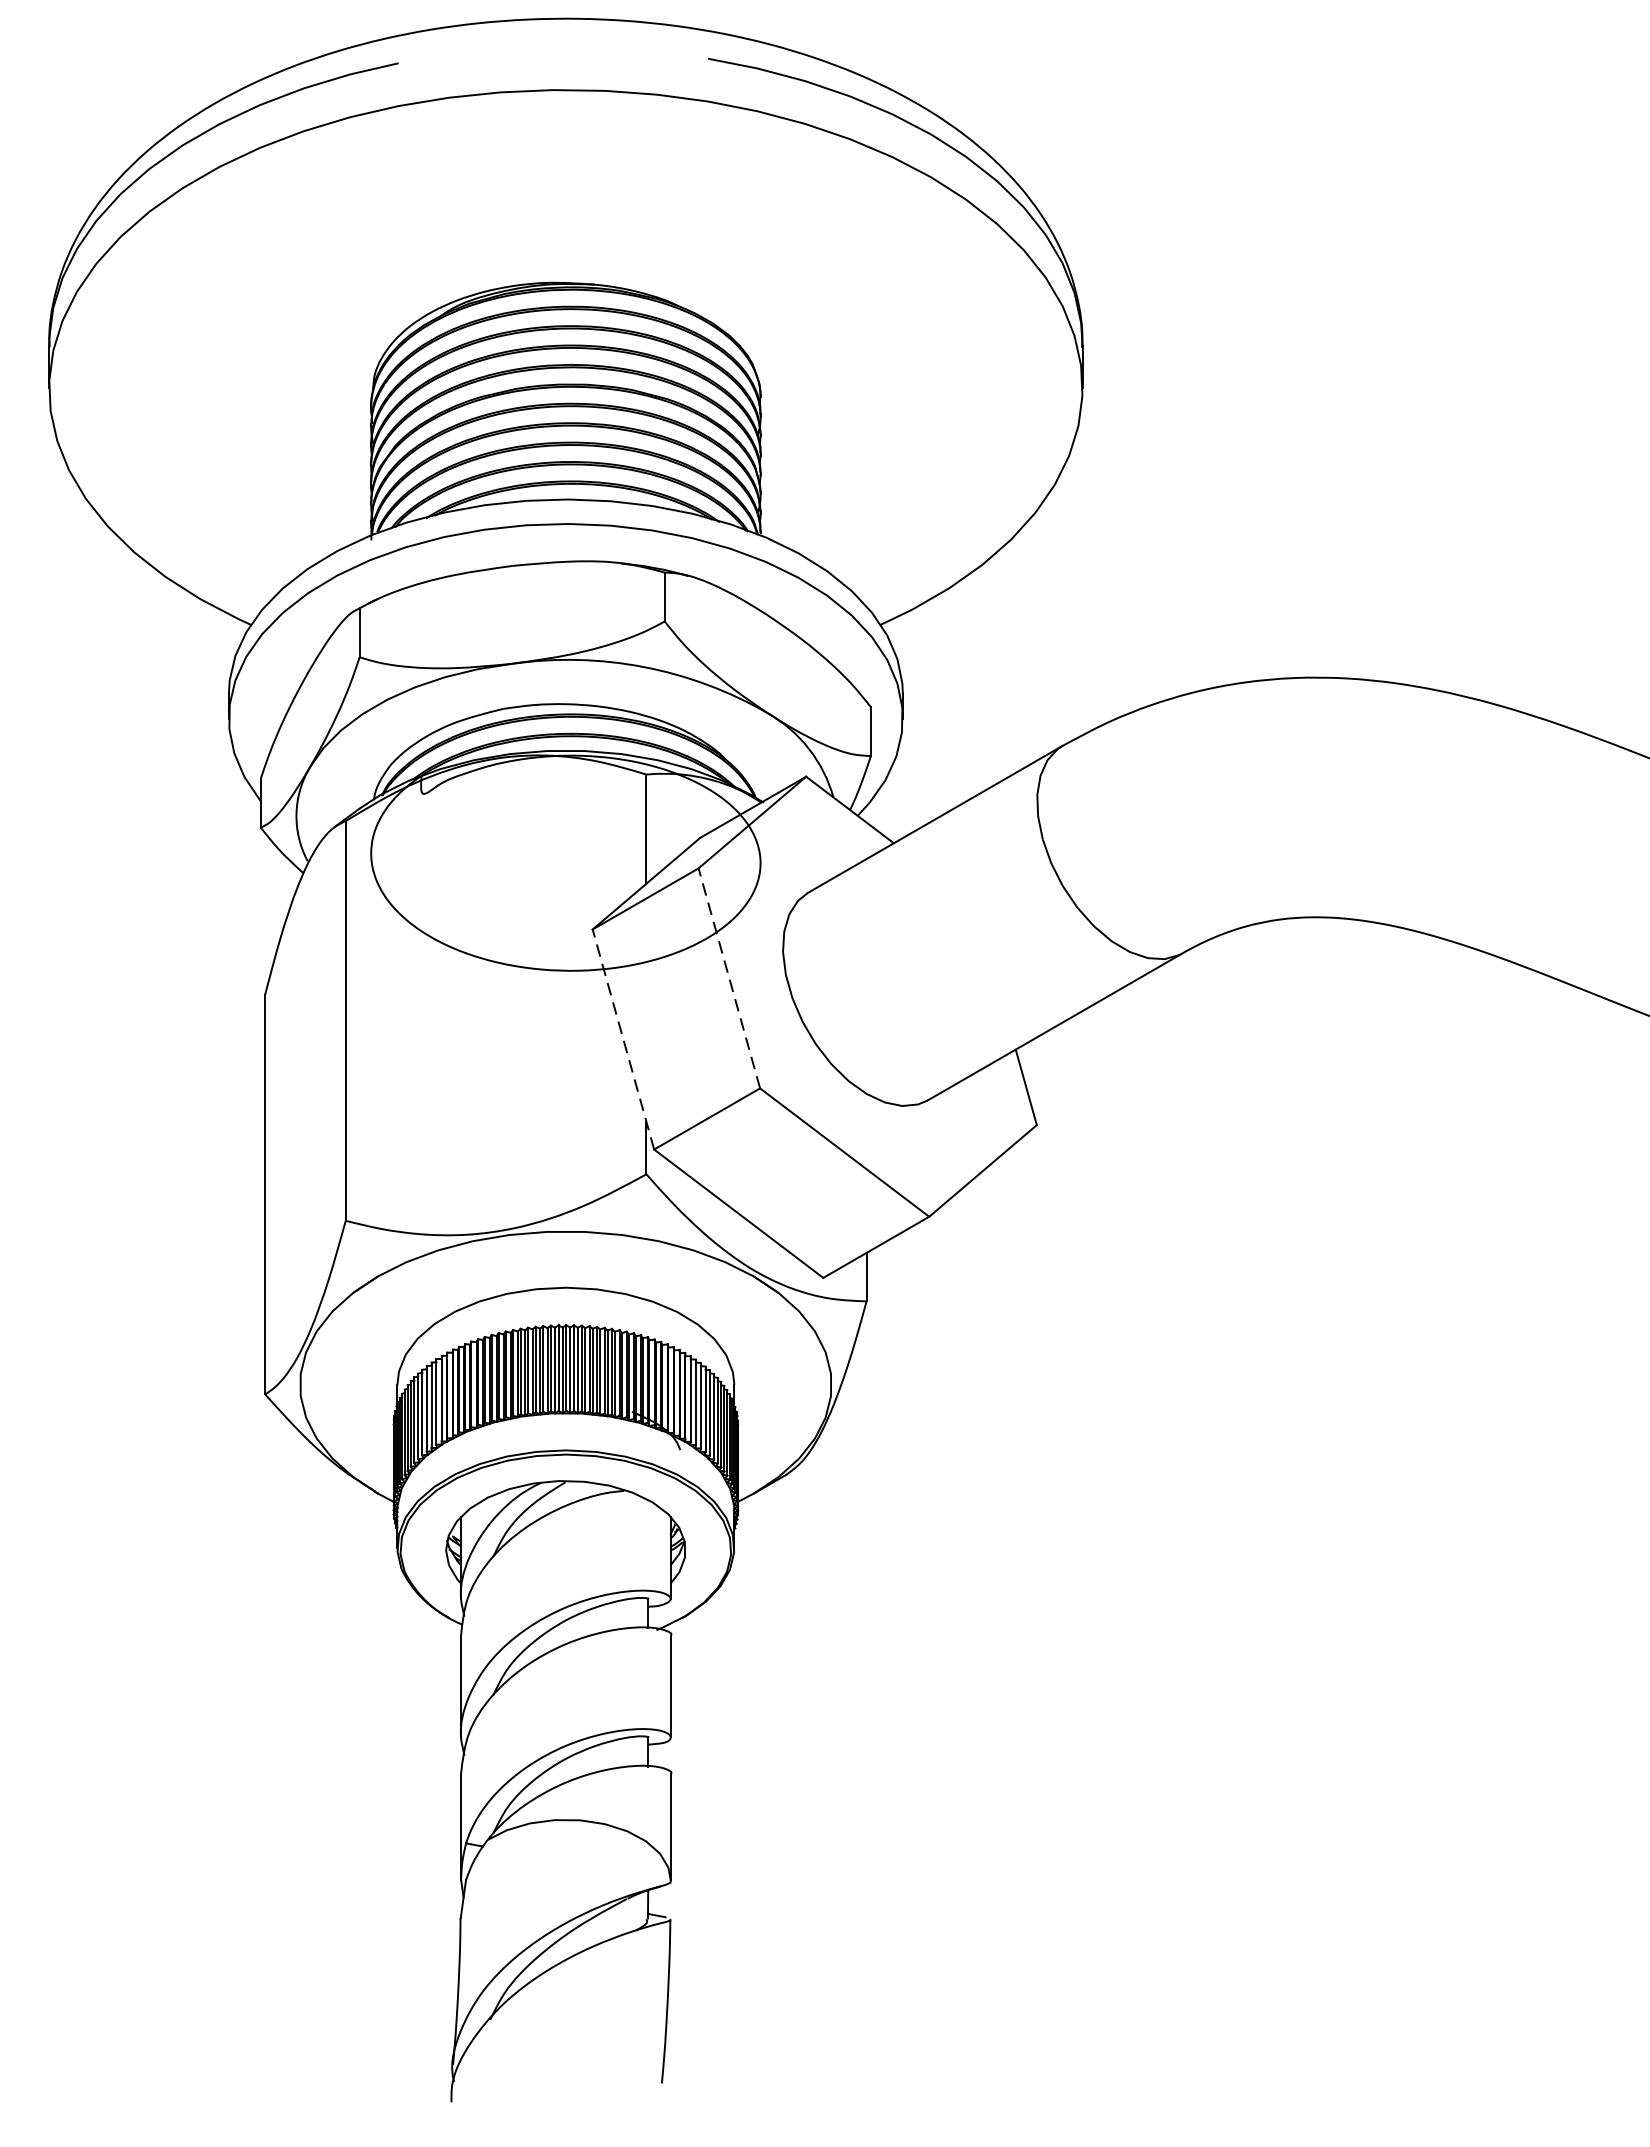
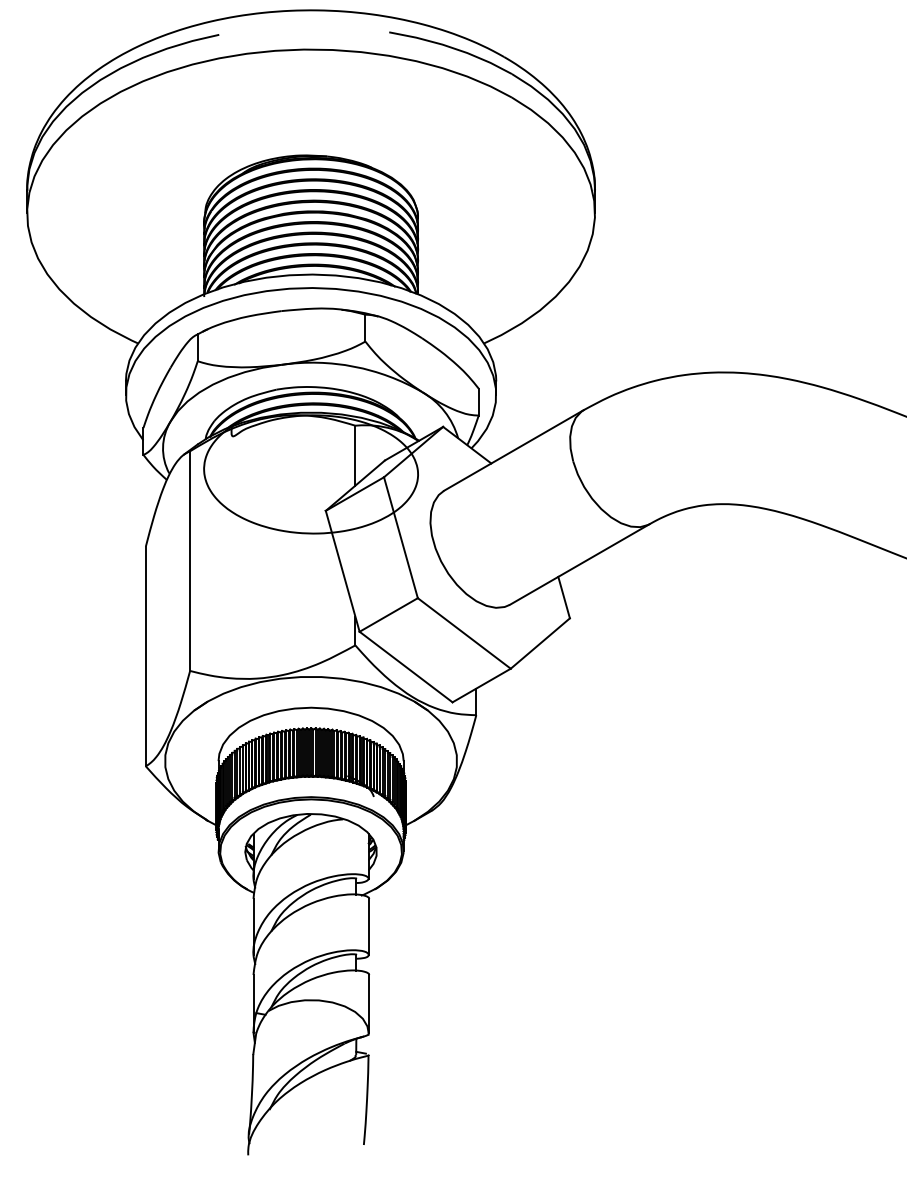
line: (728, 977) -> (400, 537), dashed -> solid
line: (623, 1039) -> (342, 571), dashed -> solid

